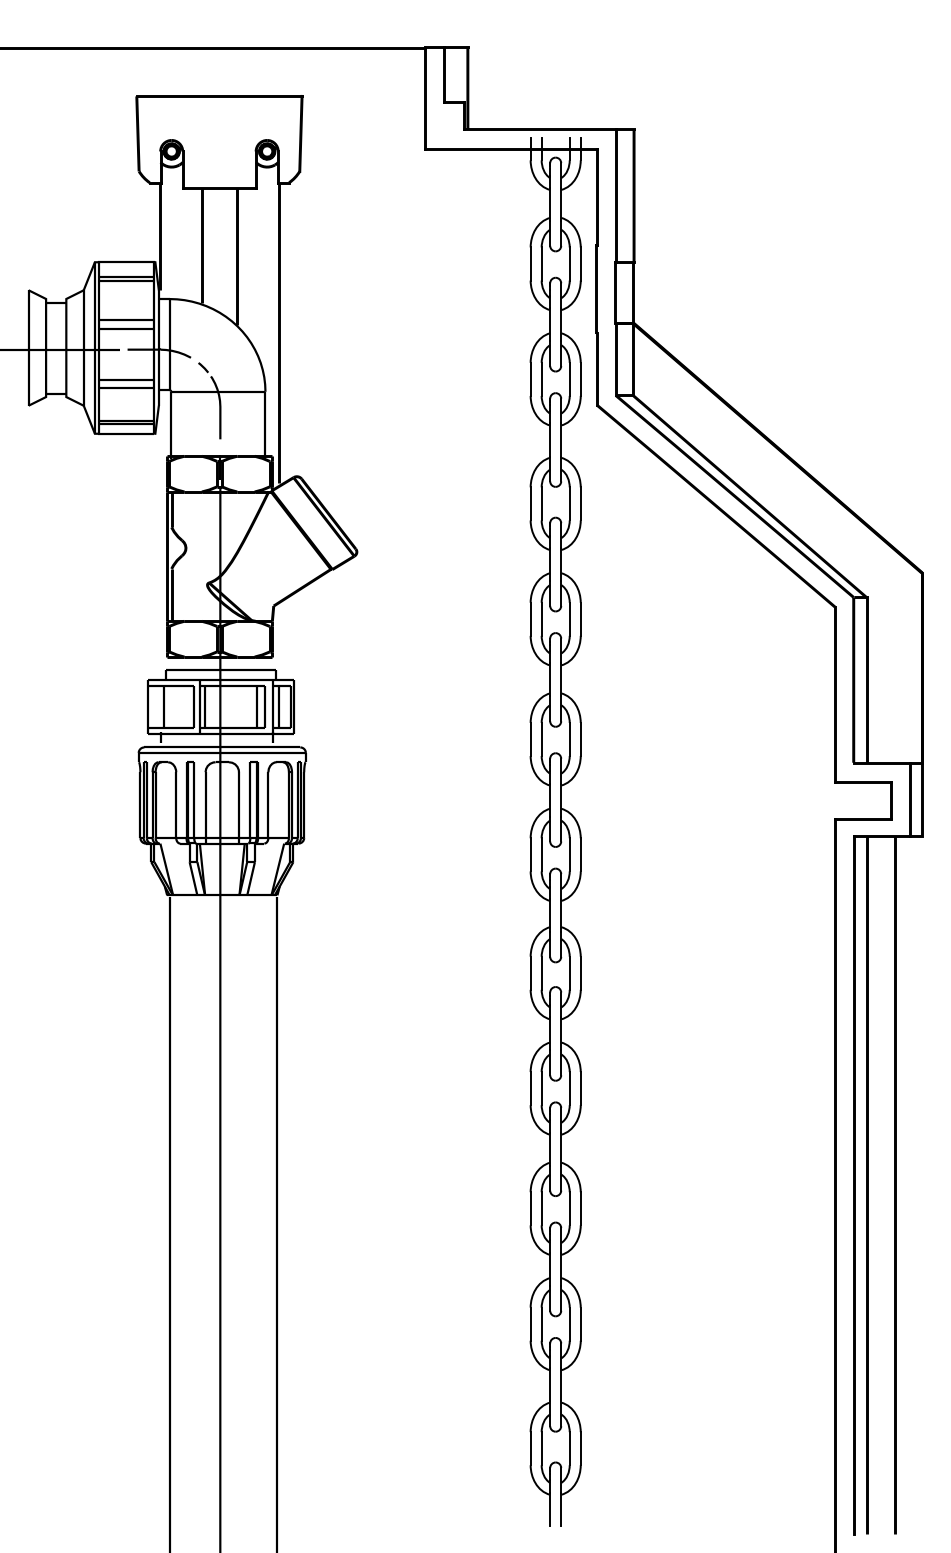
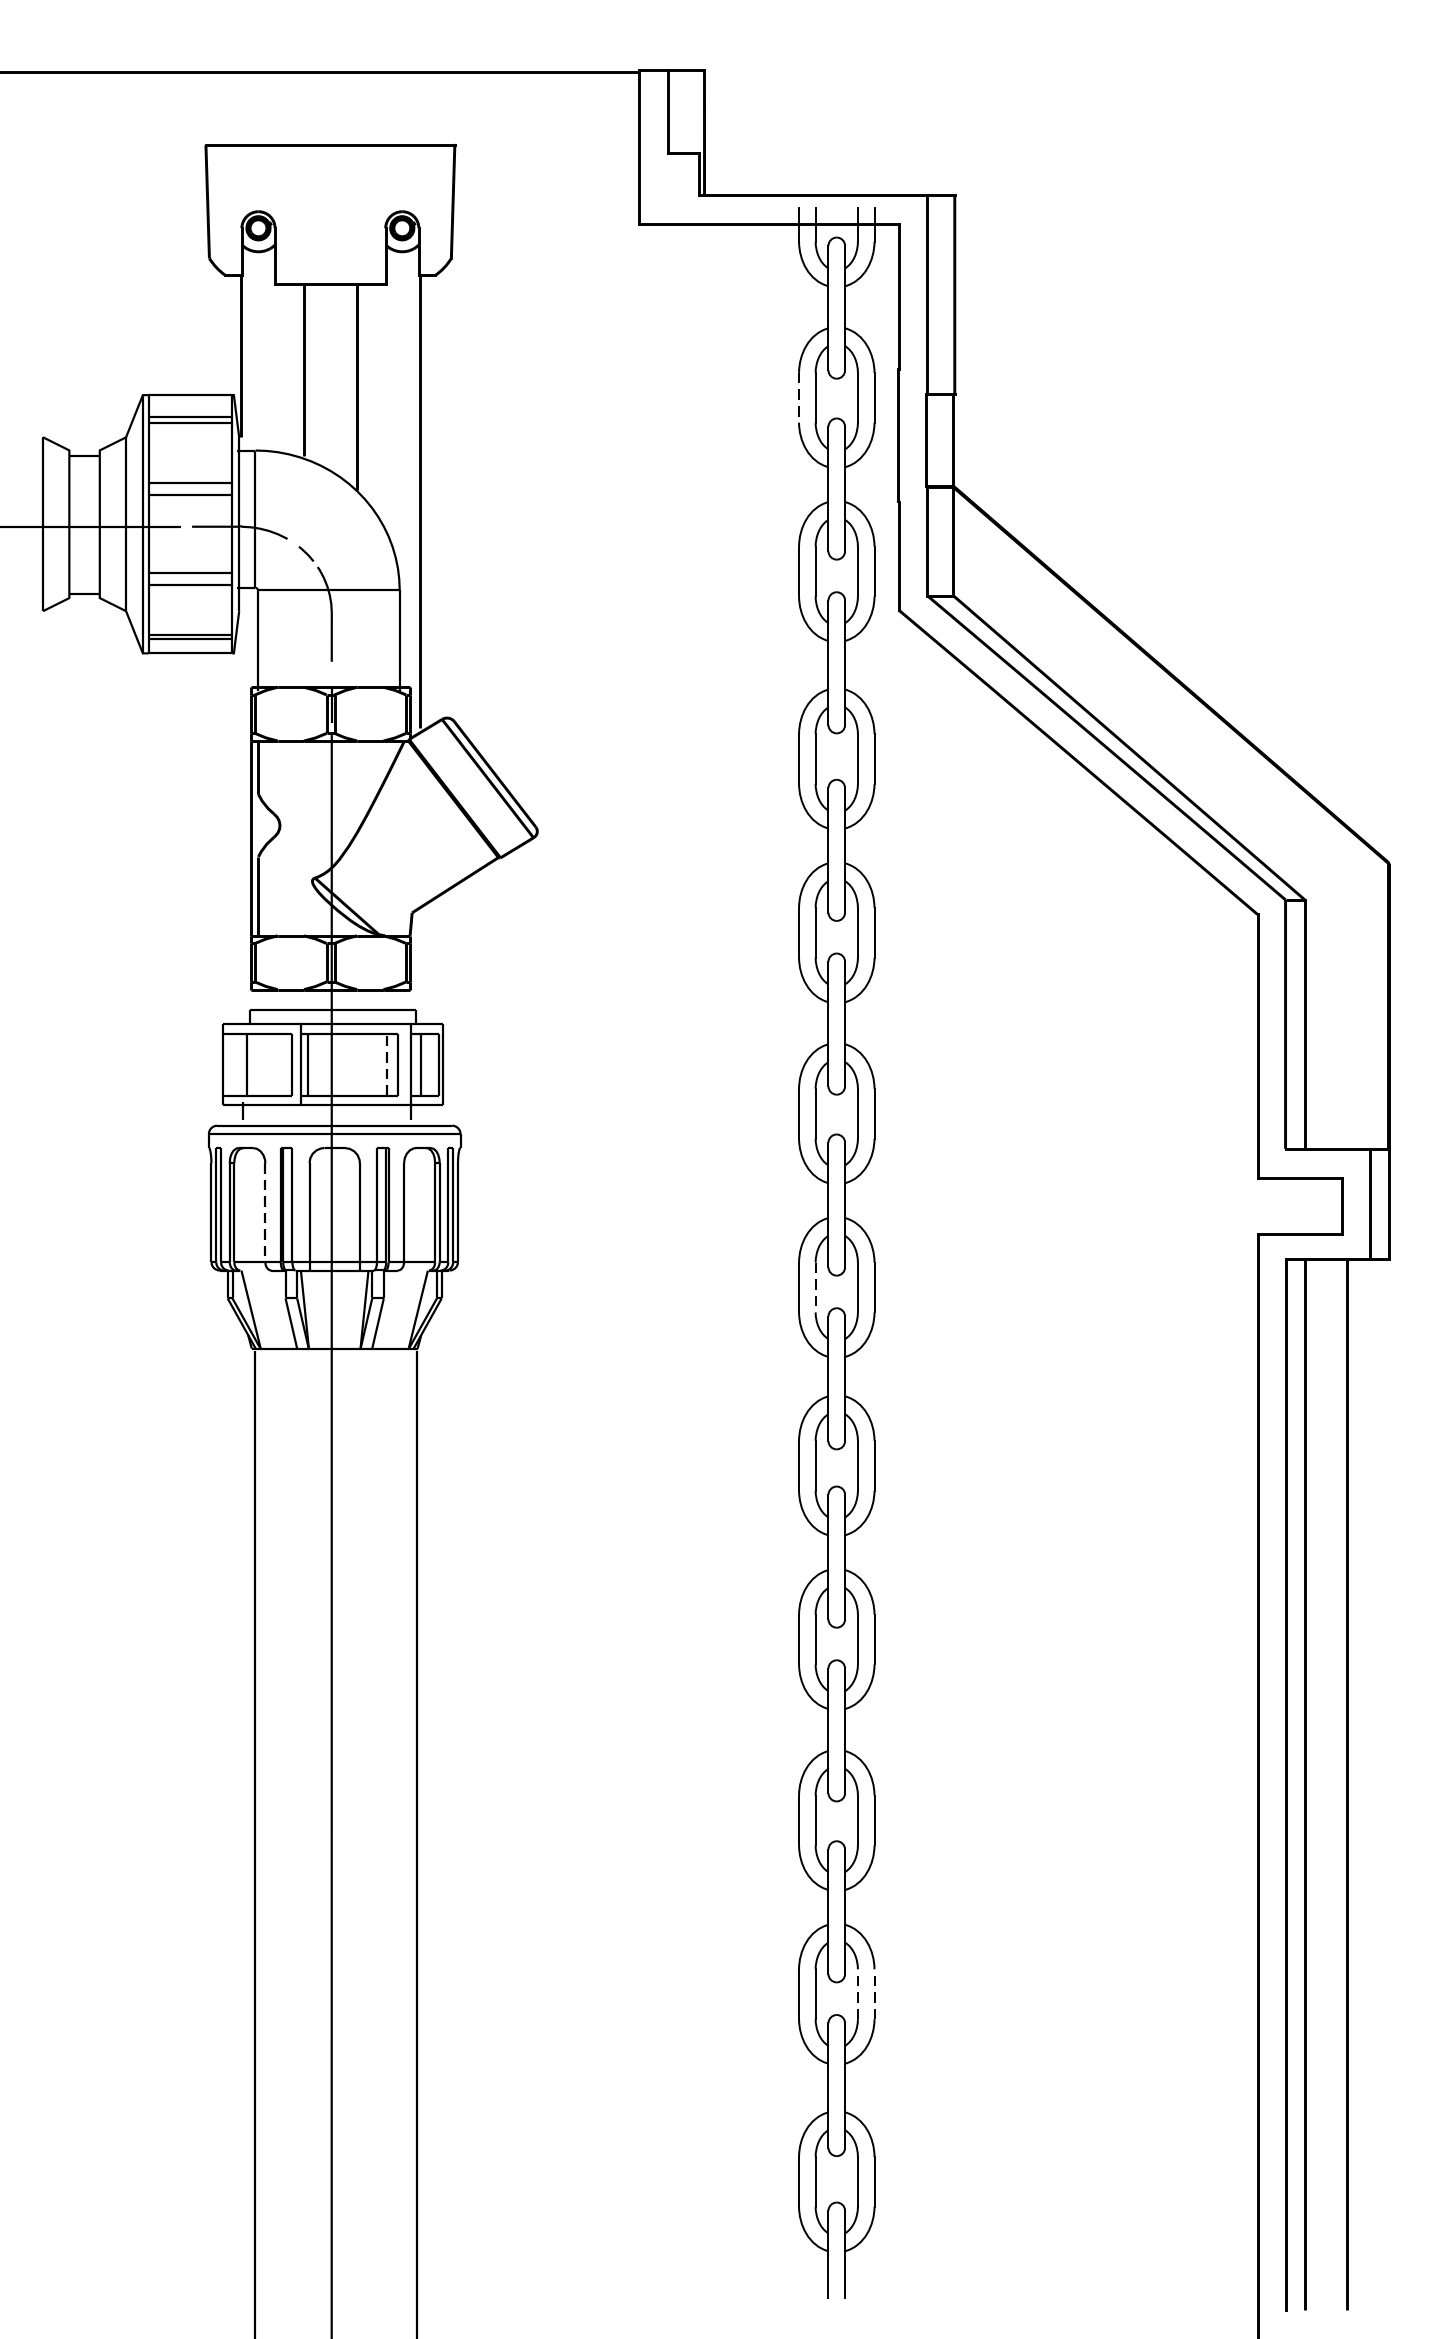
line: (530, 264) -> (798, 398), solid -> dashed
line: (256, 706) -> (386, 1064), solid -> dashed
line: (176, 805) -> (265, 1213), solid -> dashed
line: (541, 854) -> (815, 1286), solid -> dashed
line: (569, 1324) -> (857, 1994), solid -> dashed
line: (580, 1324) -> (874, 1994), solid -> dashed

